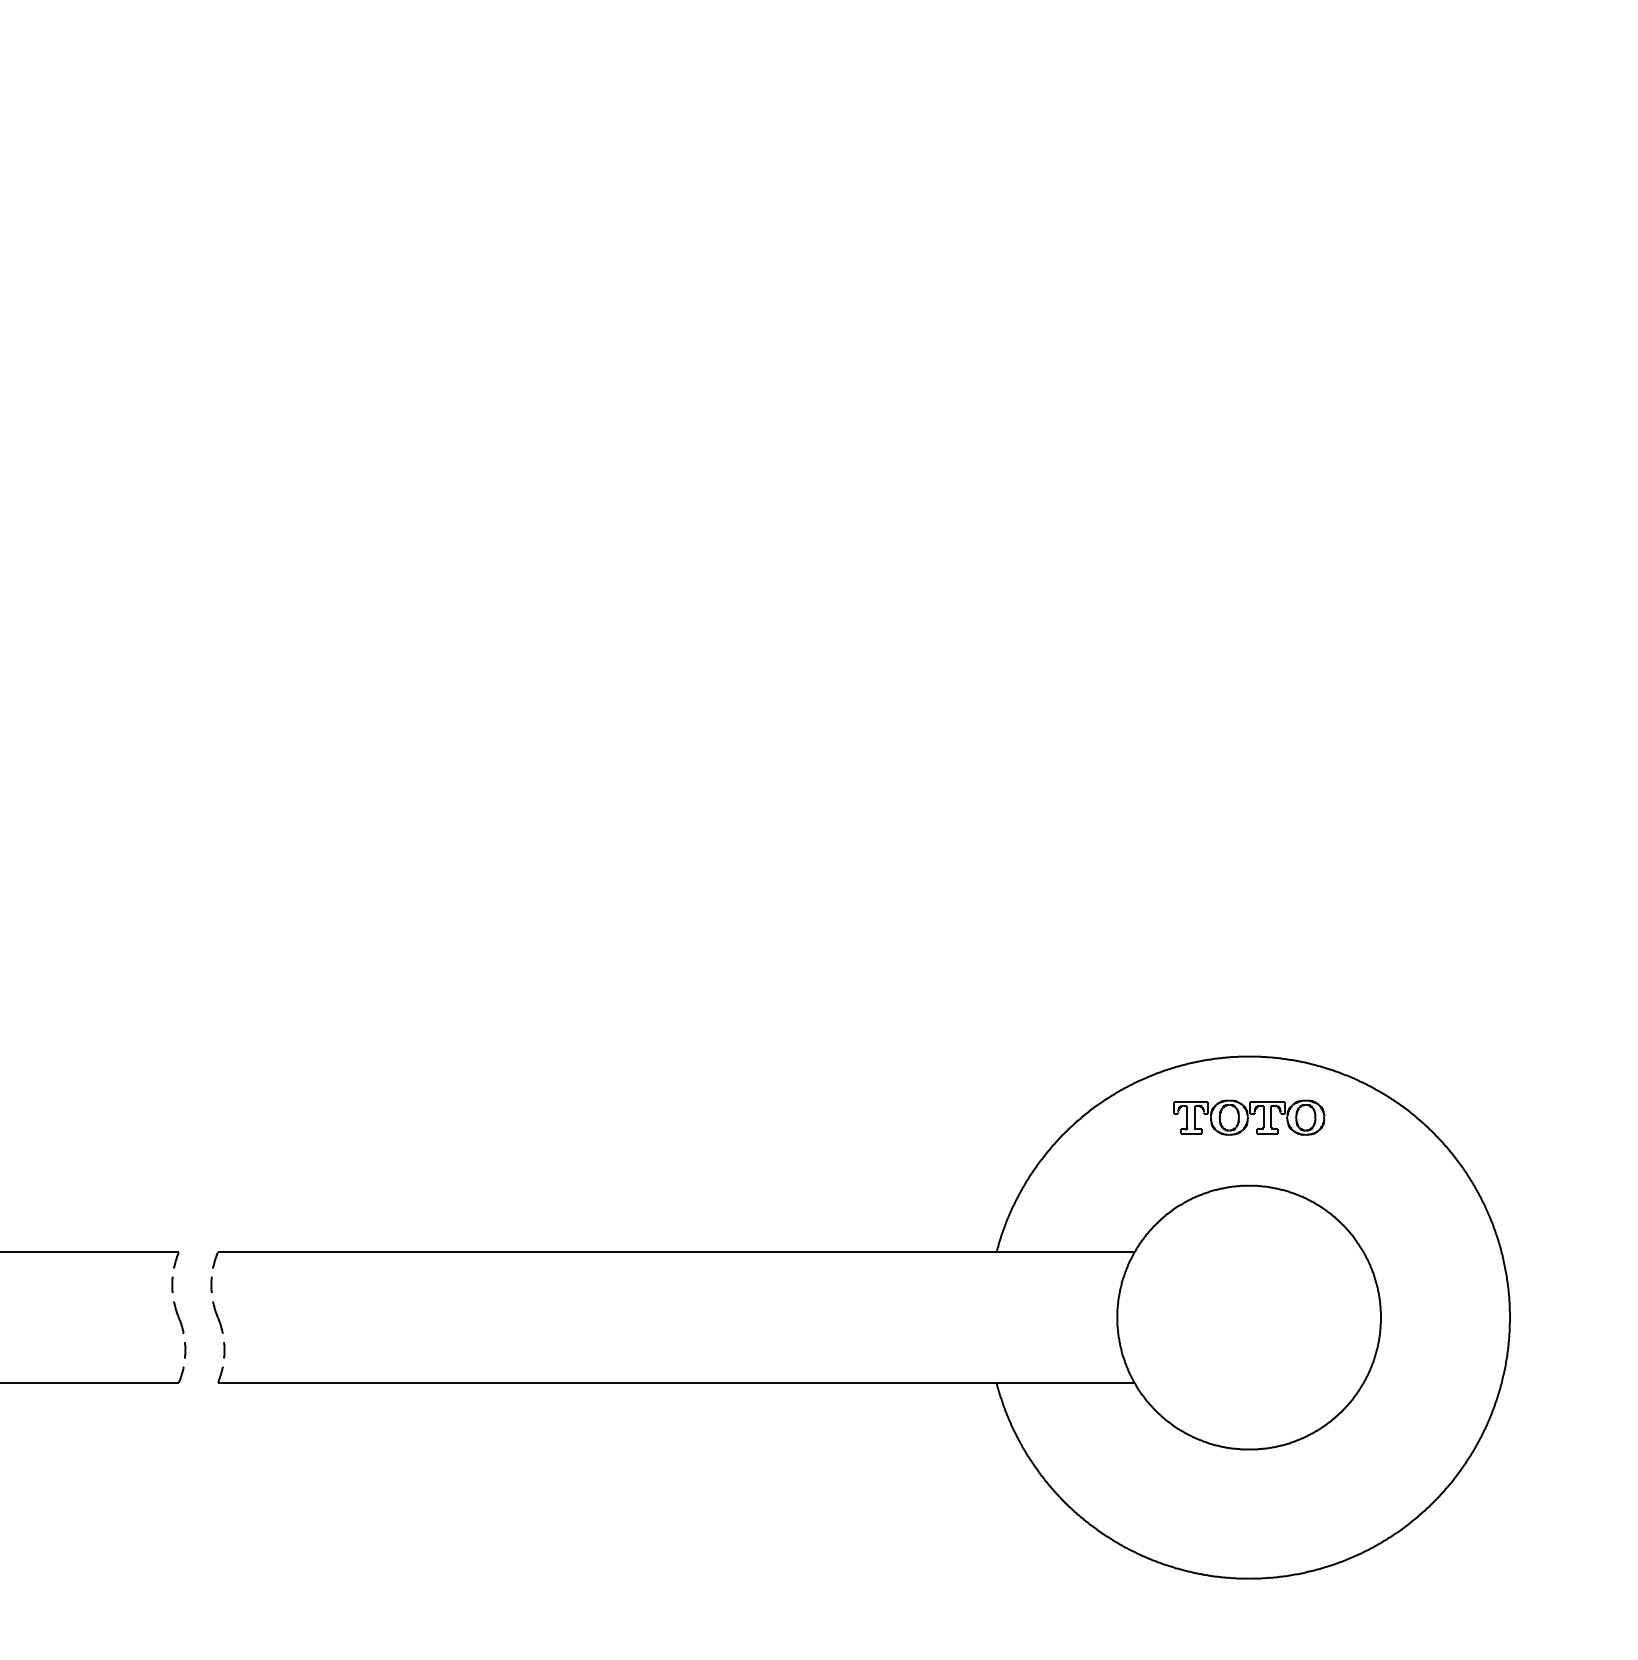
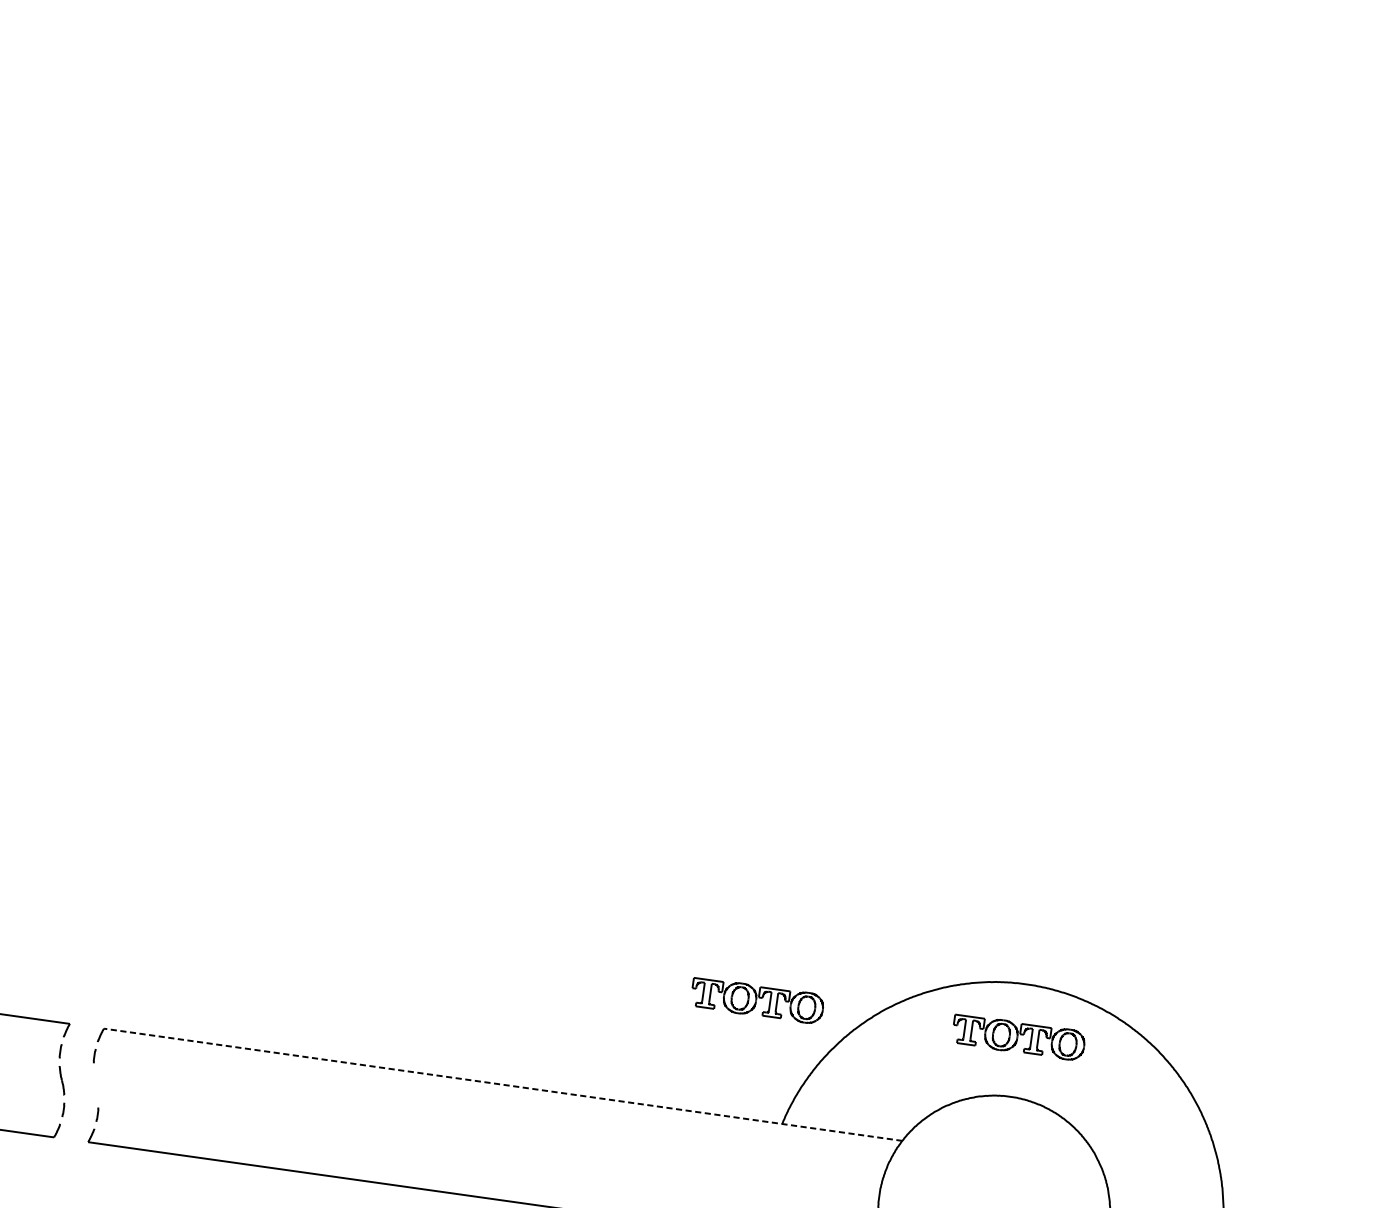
part: (949, 1117) -> (757, 1000), added
line: (675, 1252) -> (502, 1084), solid -> dashed
line: (217, 1317) -> (95, 1085), removed

